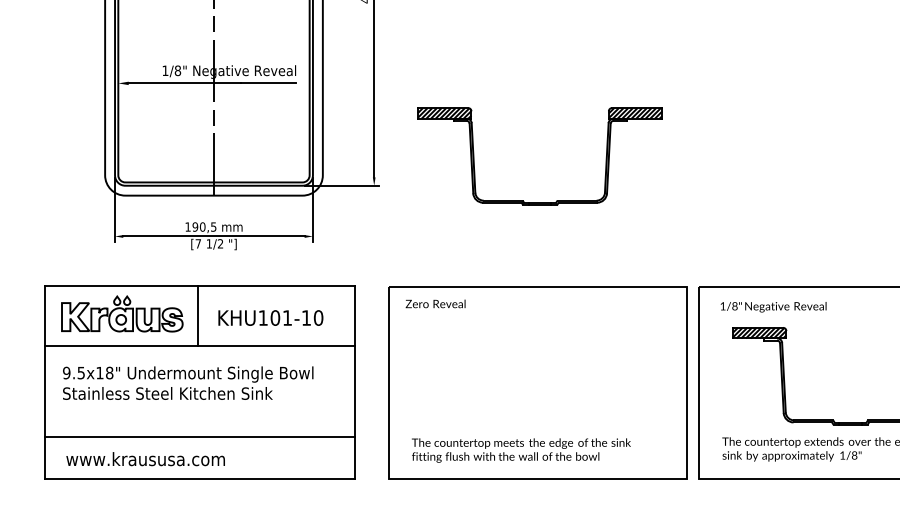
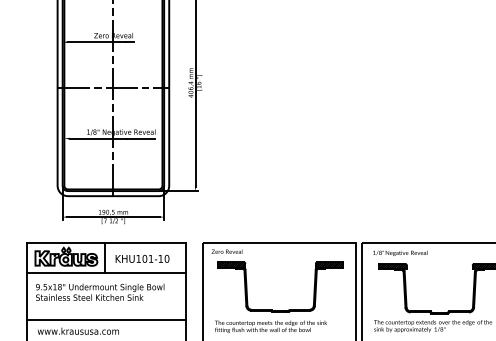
part: (539, 202) -> (280, 310), moved

